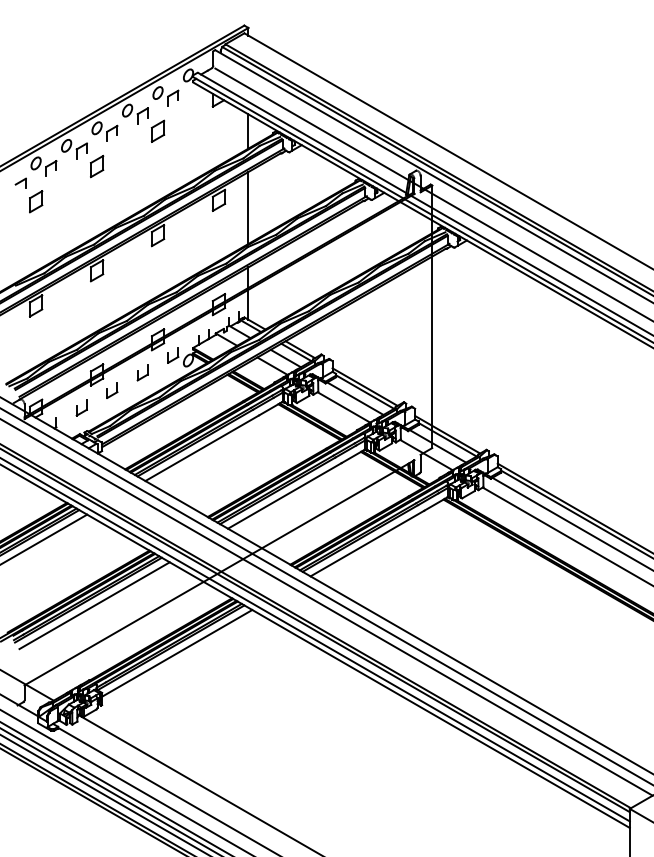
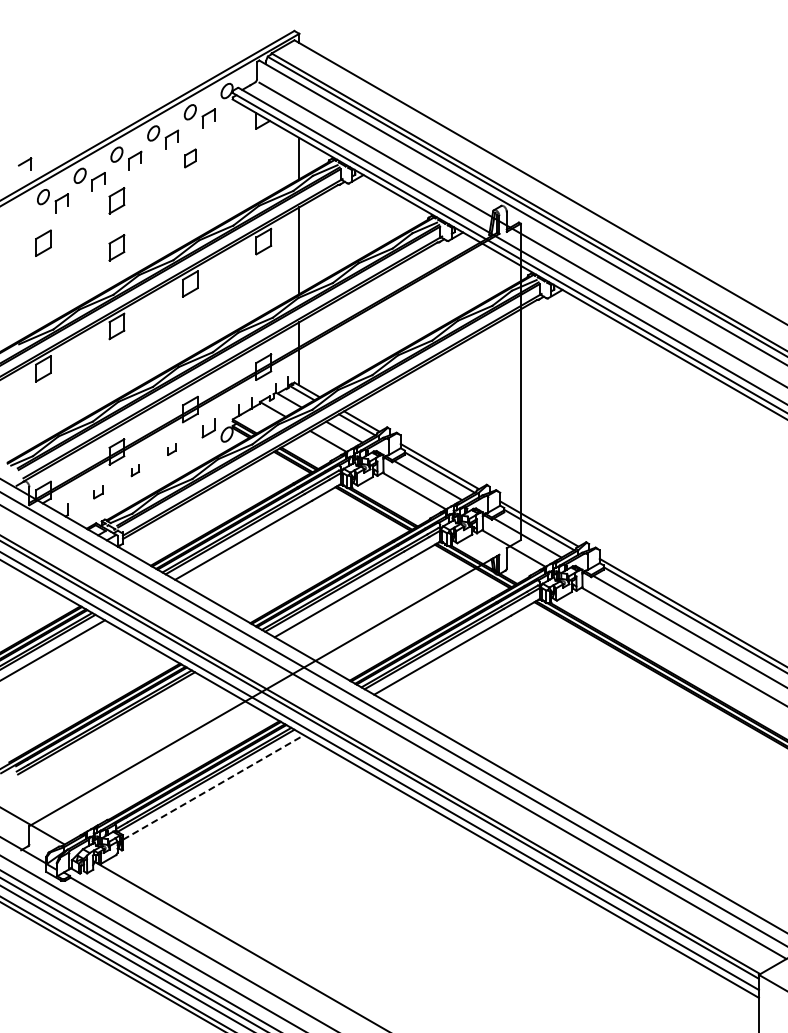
part: (158, 131) -> (190, 158), size x0.7
part: (20, 182) -> (24, 163), moved
part: (96, 205) -> (116, 247), added
part: (142, 372) -> (171, 449), size x0.6
part: (112, 390) -> (135, 470), size x0.6
part: (81, 408) -> (98, 492), size x0.7
line: (94, 605) -> (113, 729), removed
line: (177, 653) -> (213, 787), solid -> dashed

